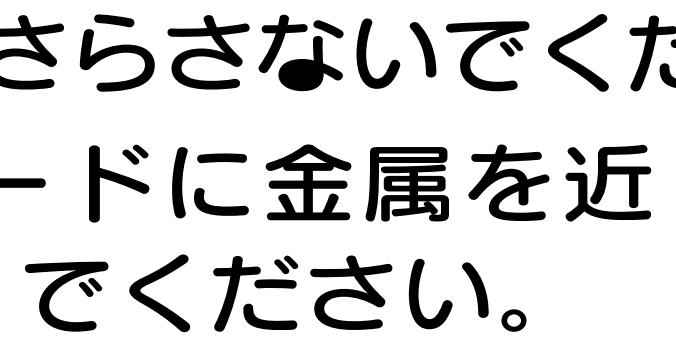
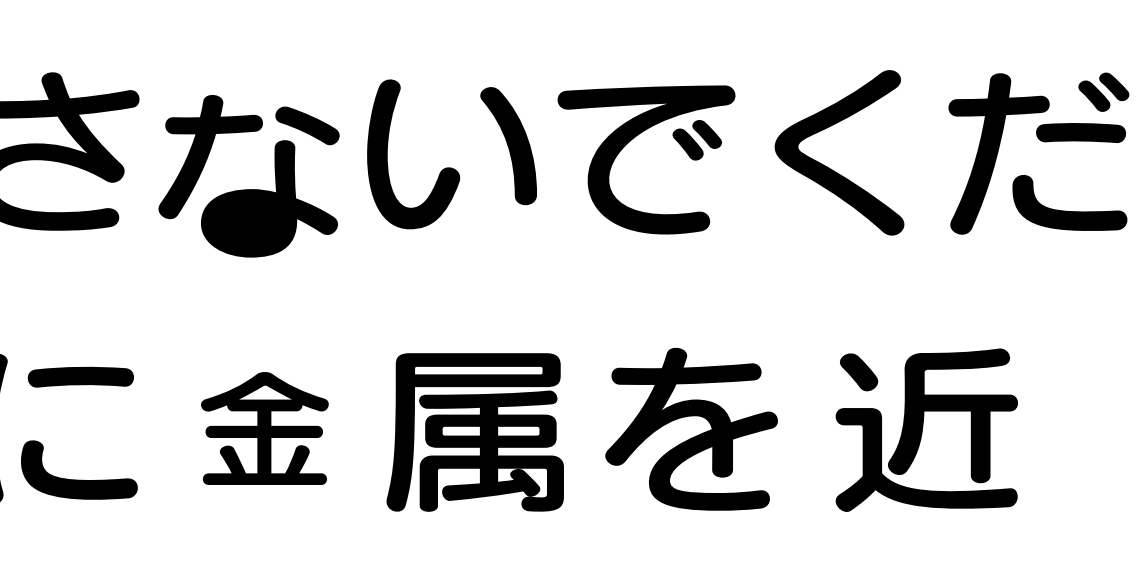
part: (300, 59) -> (247, 190), moved
part: (308, 182) -> (264, 428), size x0.7
part: (608, 182) -> (927, 428), moved

